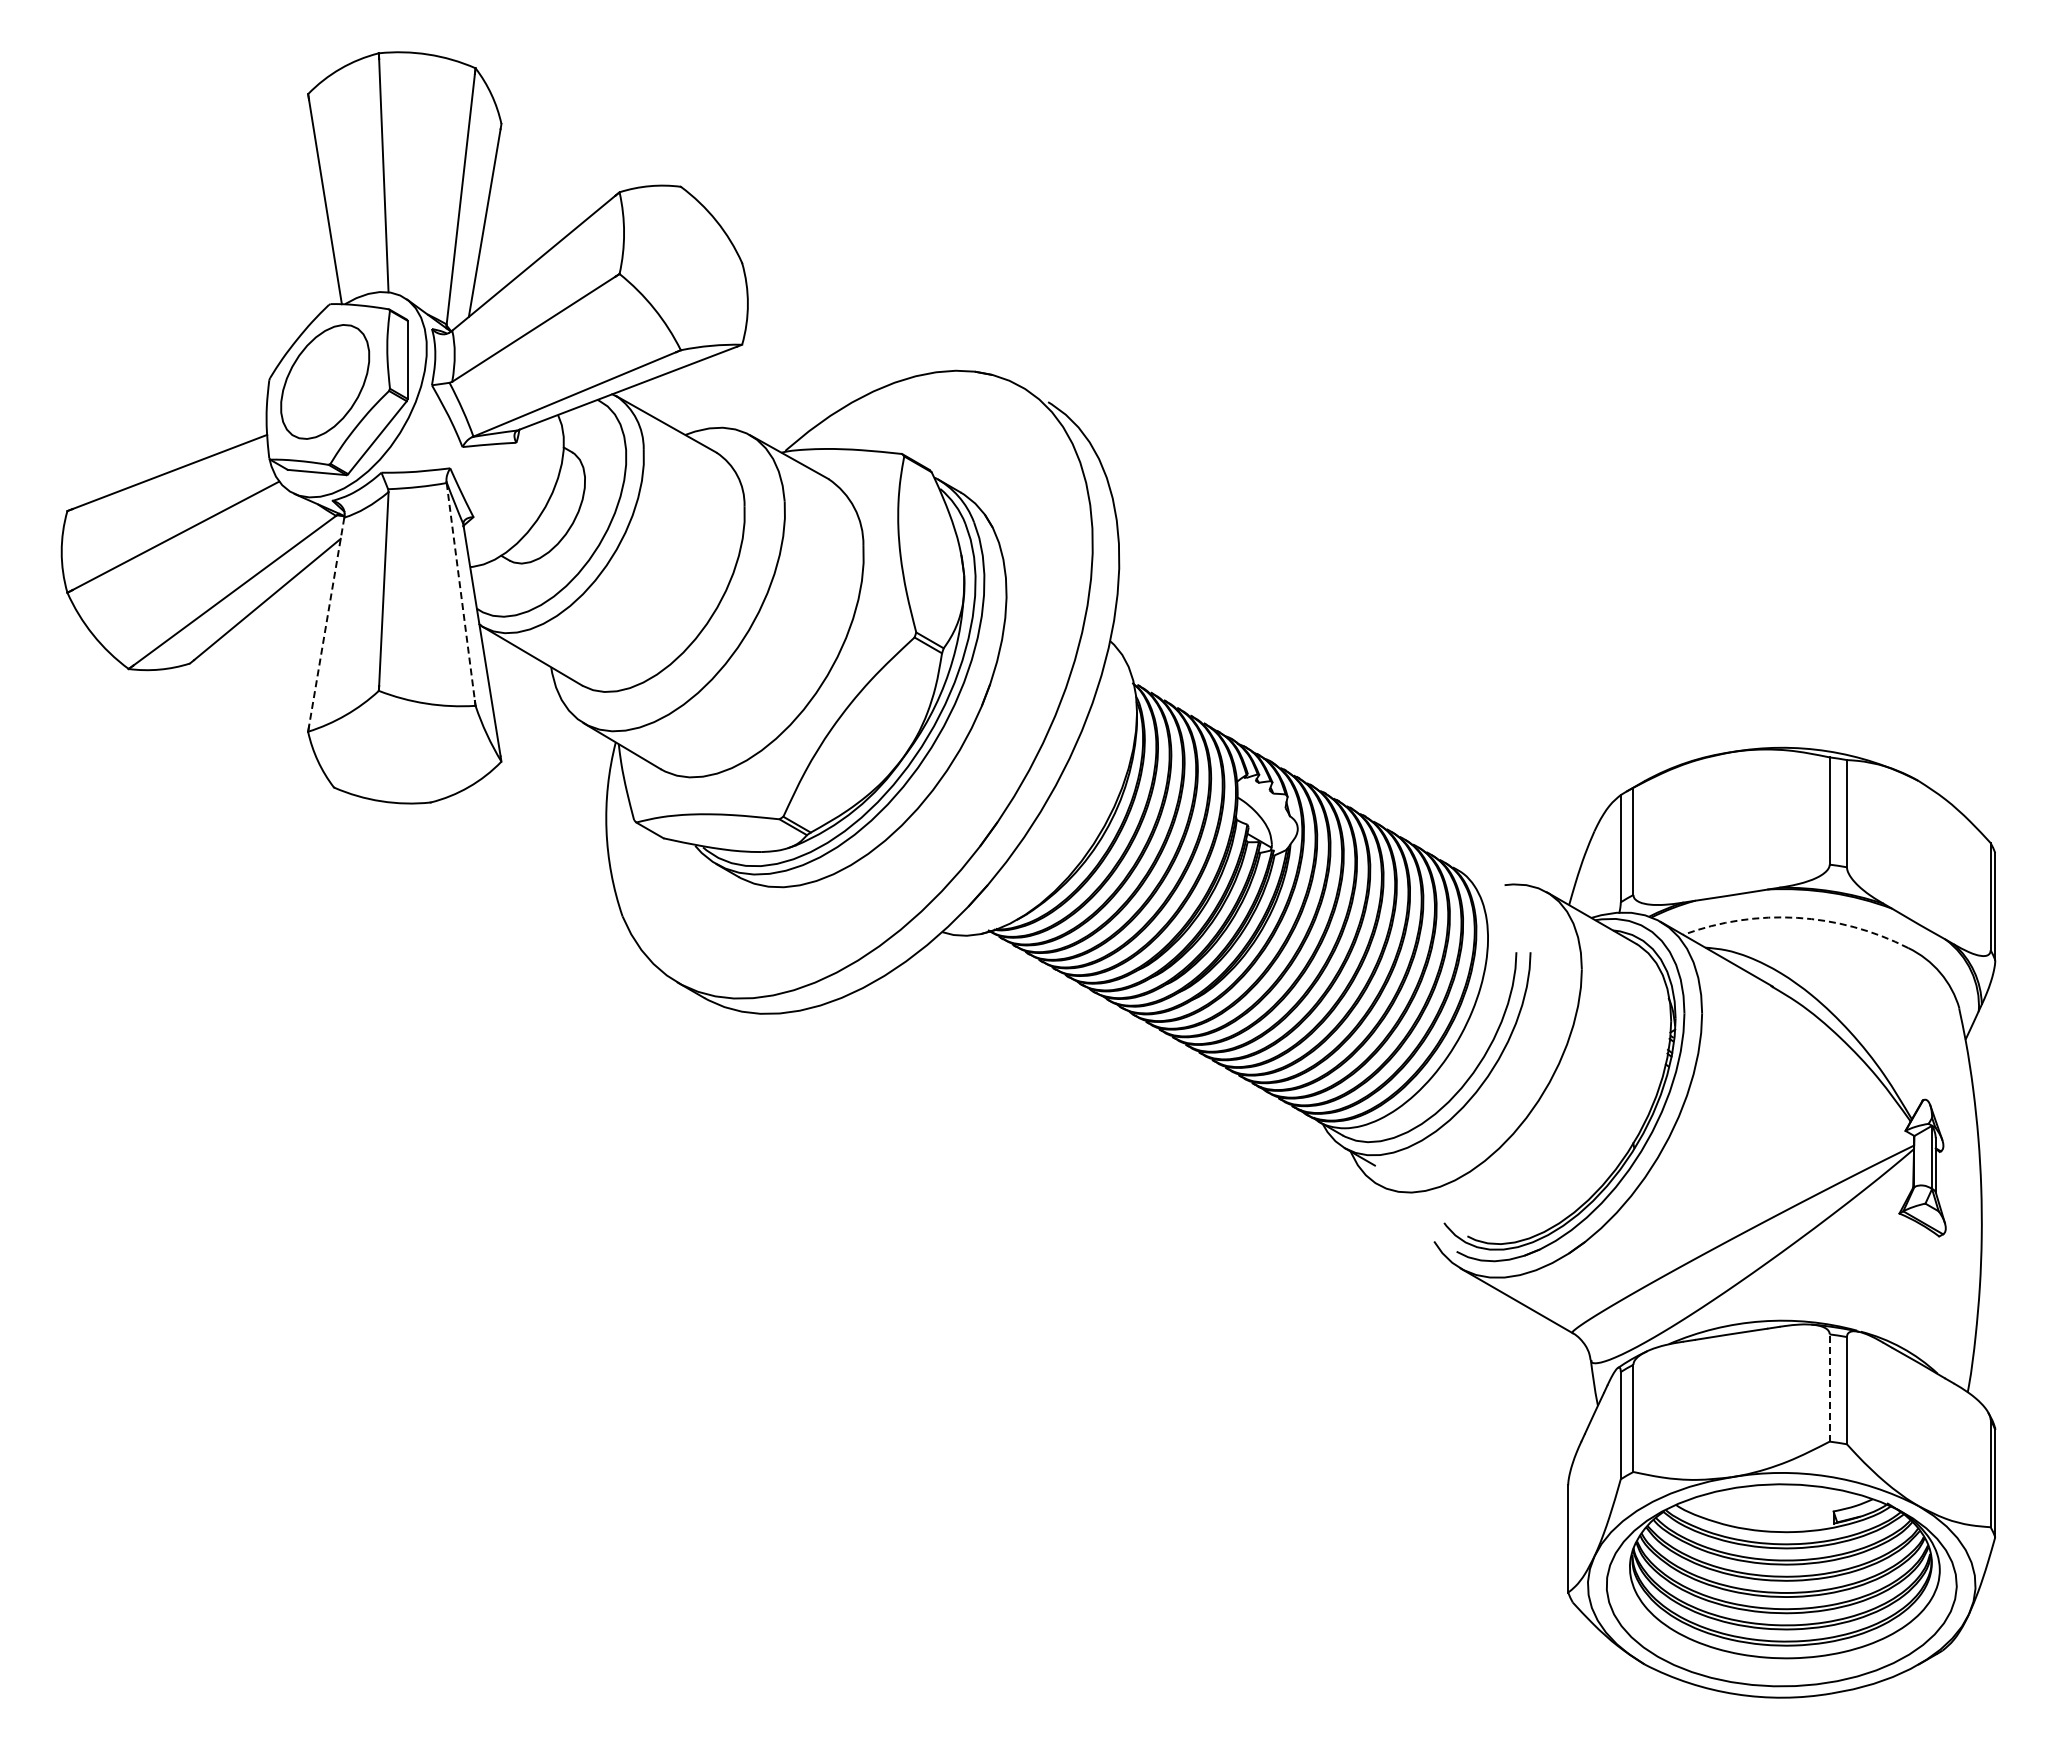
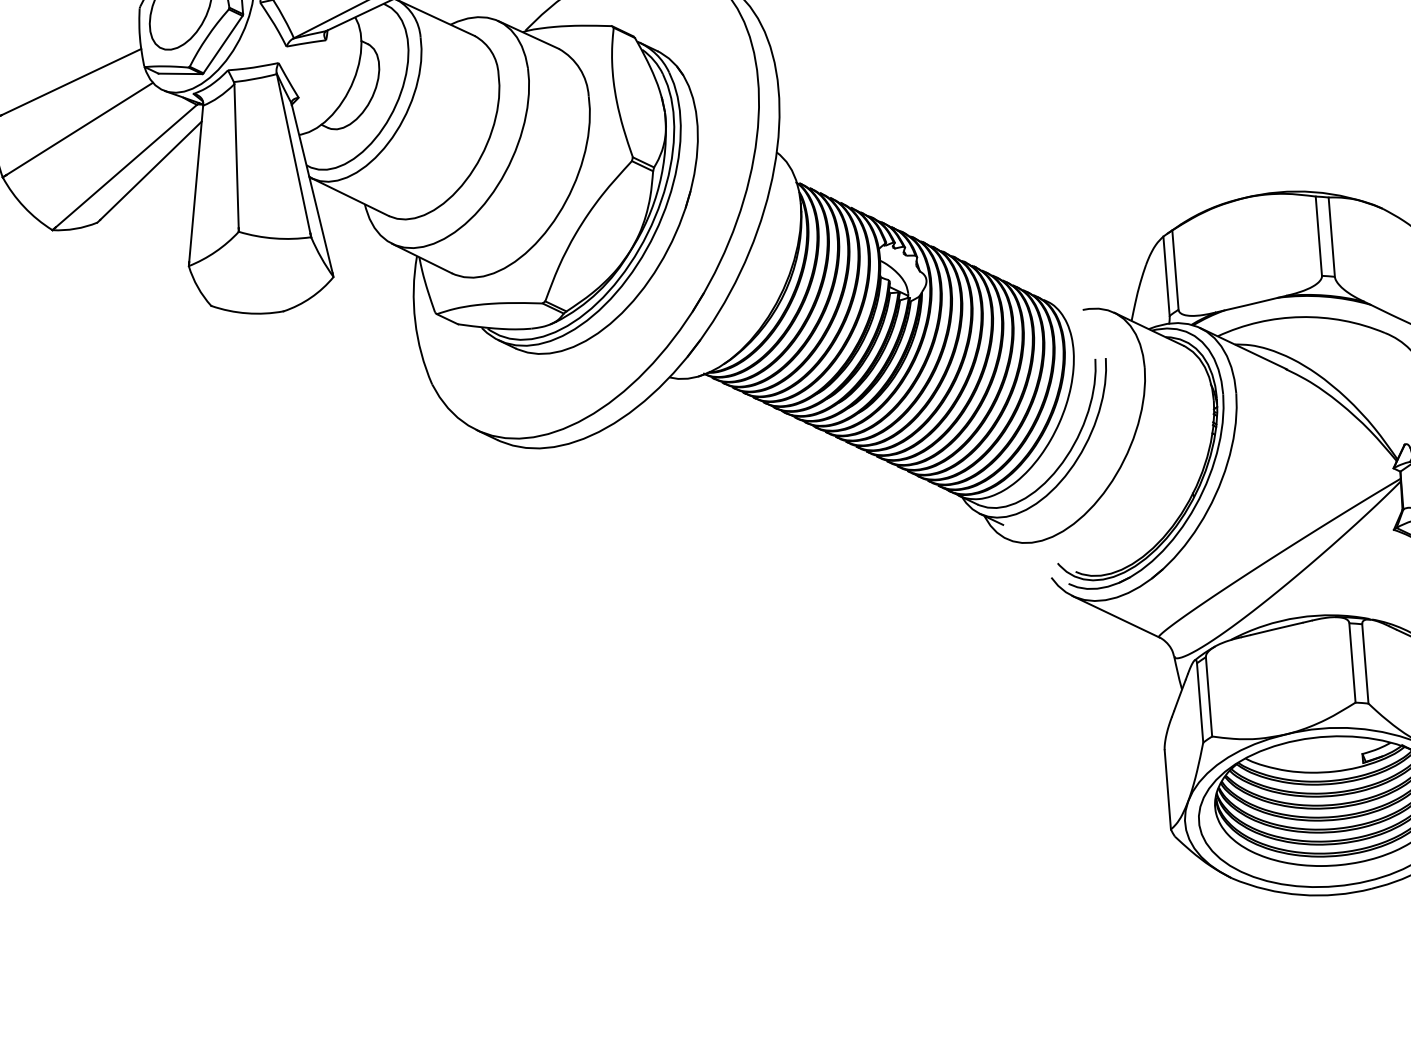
line: (460, 592) -> (293, 154), dashed -> solid
line: (326, 622) -> (196, 184), dashed -> solid
arc: (1797, 917) -> (1301, 316), dashed -> solid
line: (1829, 1388) -> (1352, 663), dashed -> solid

